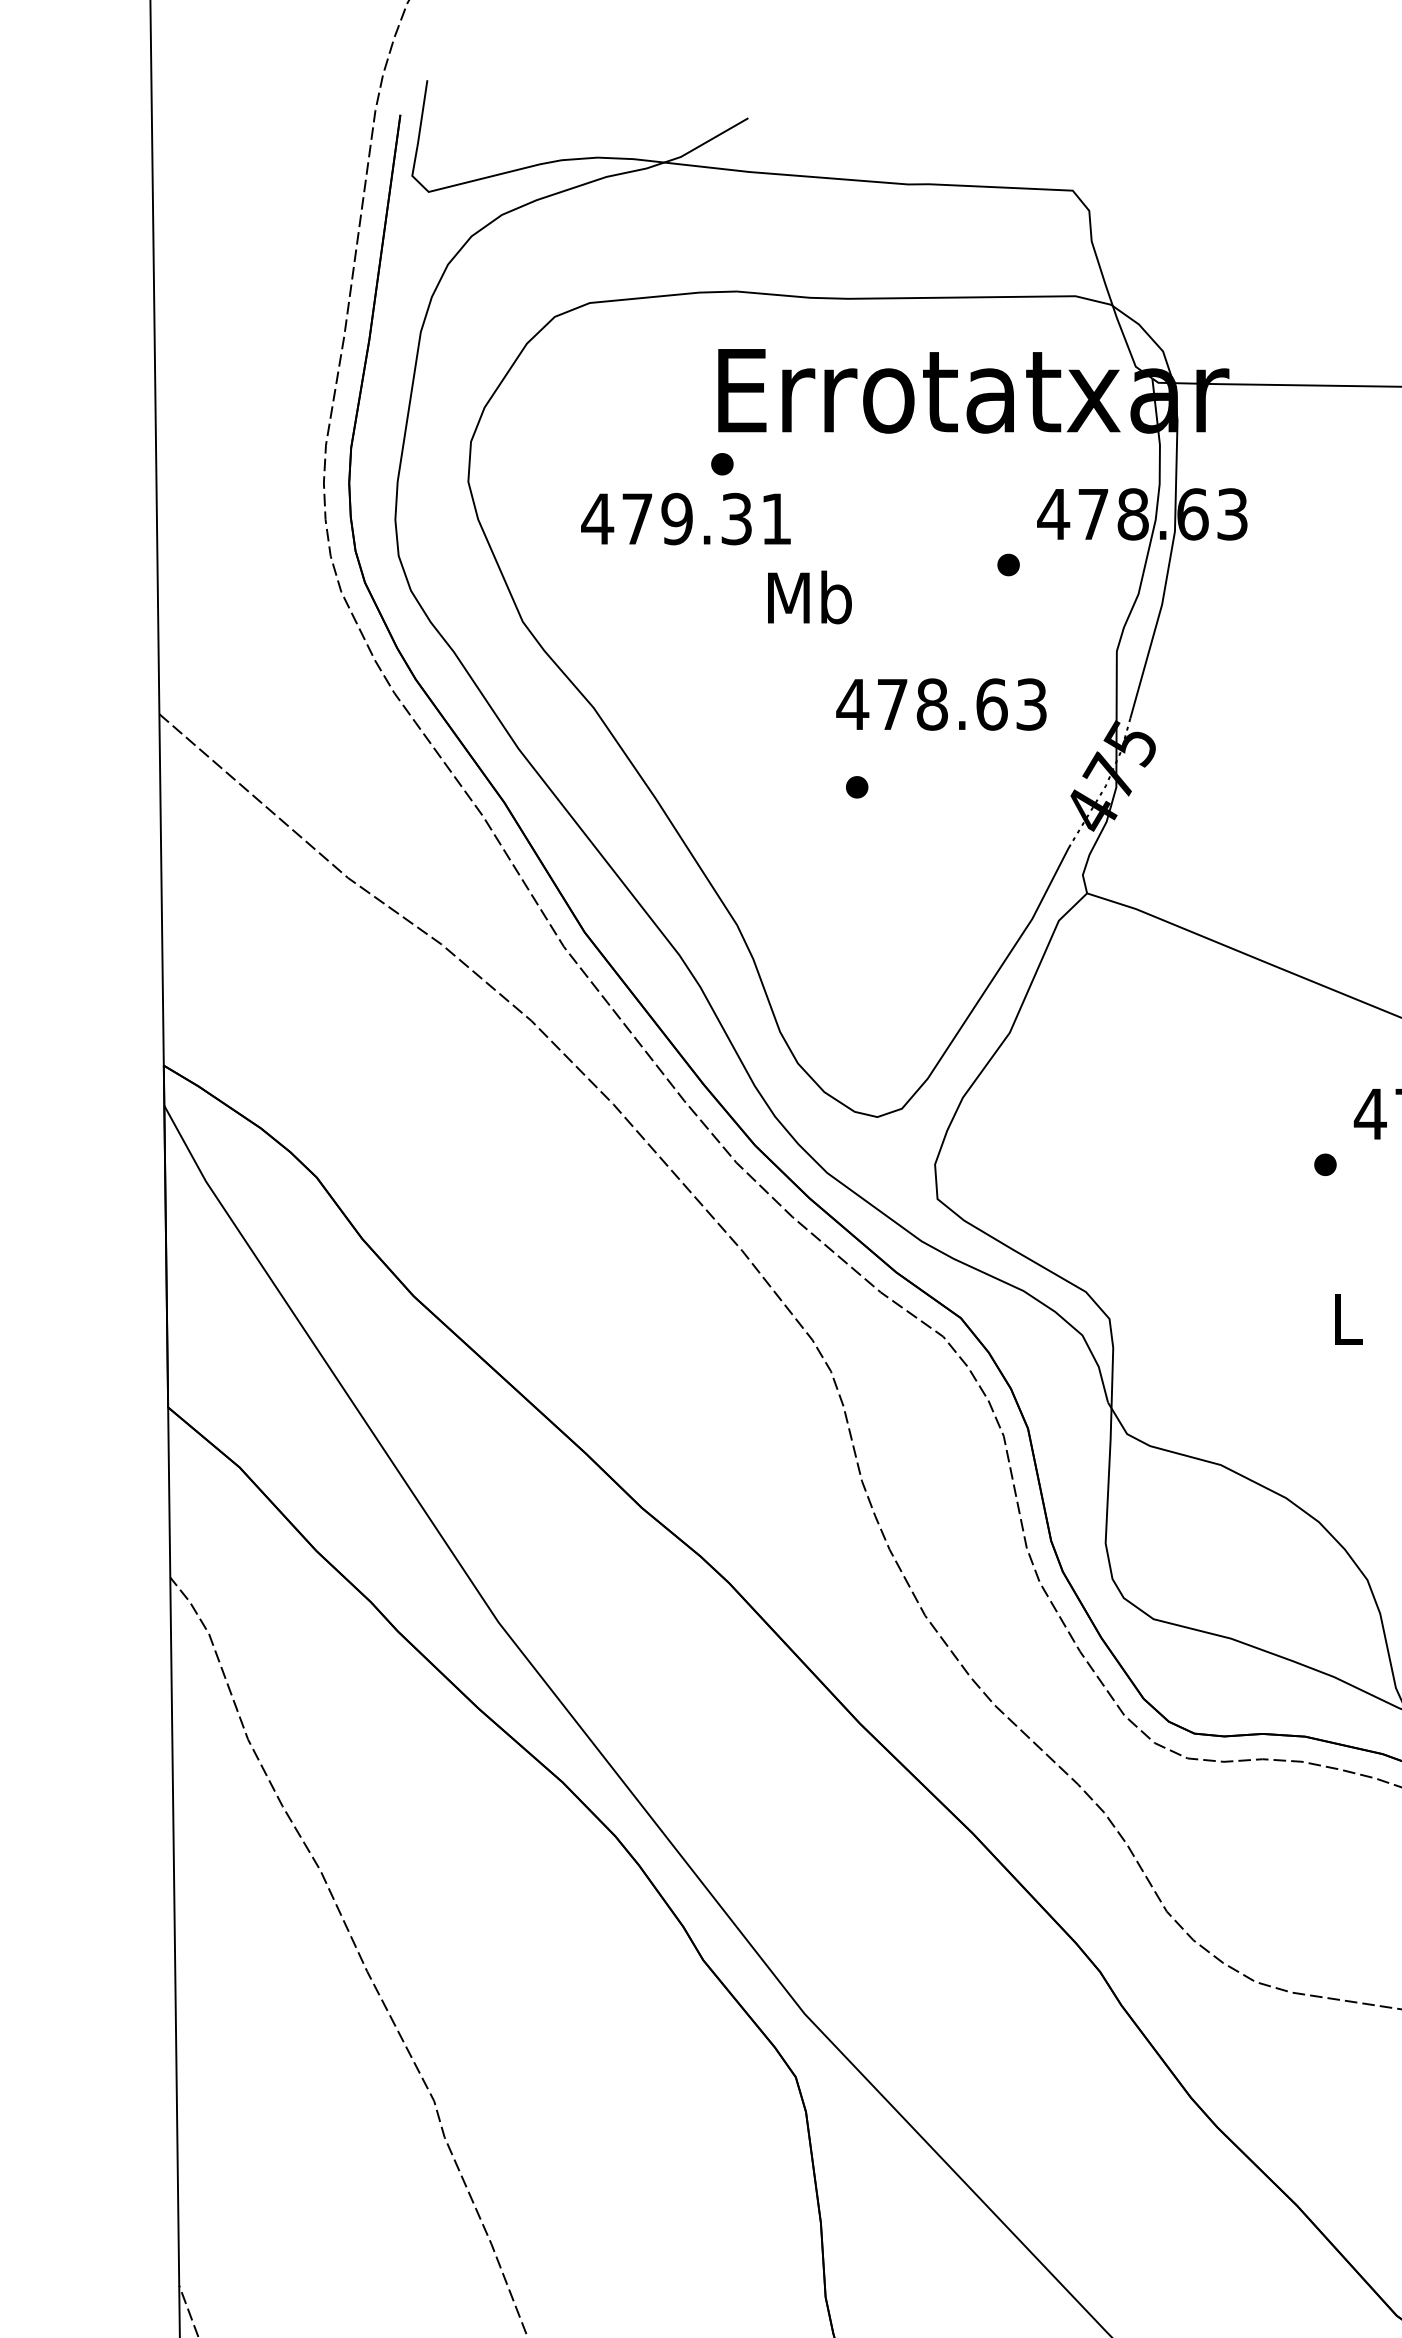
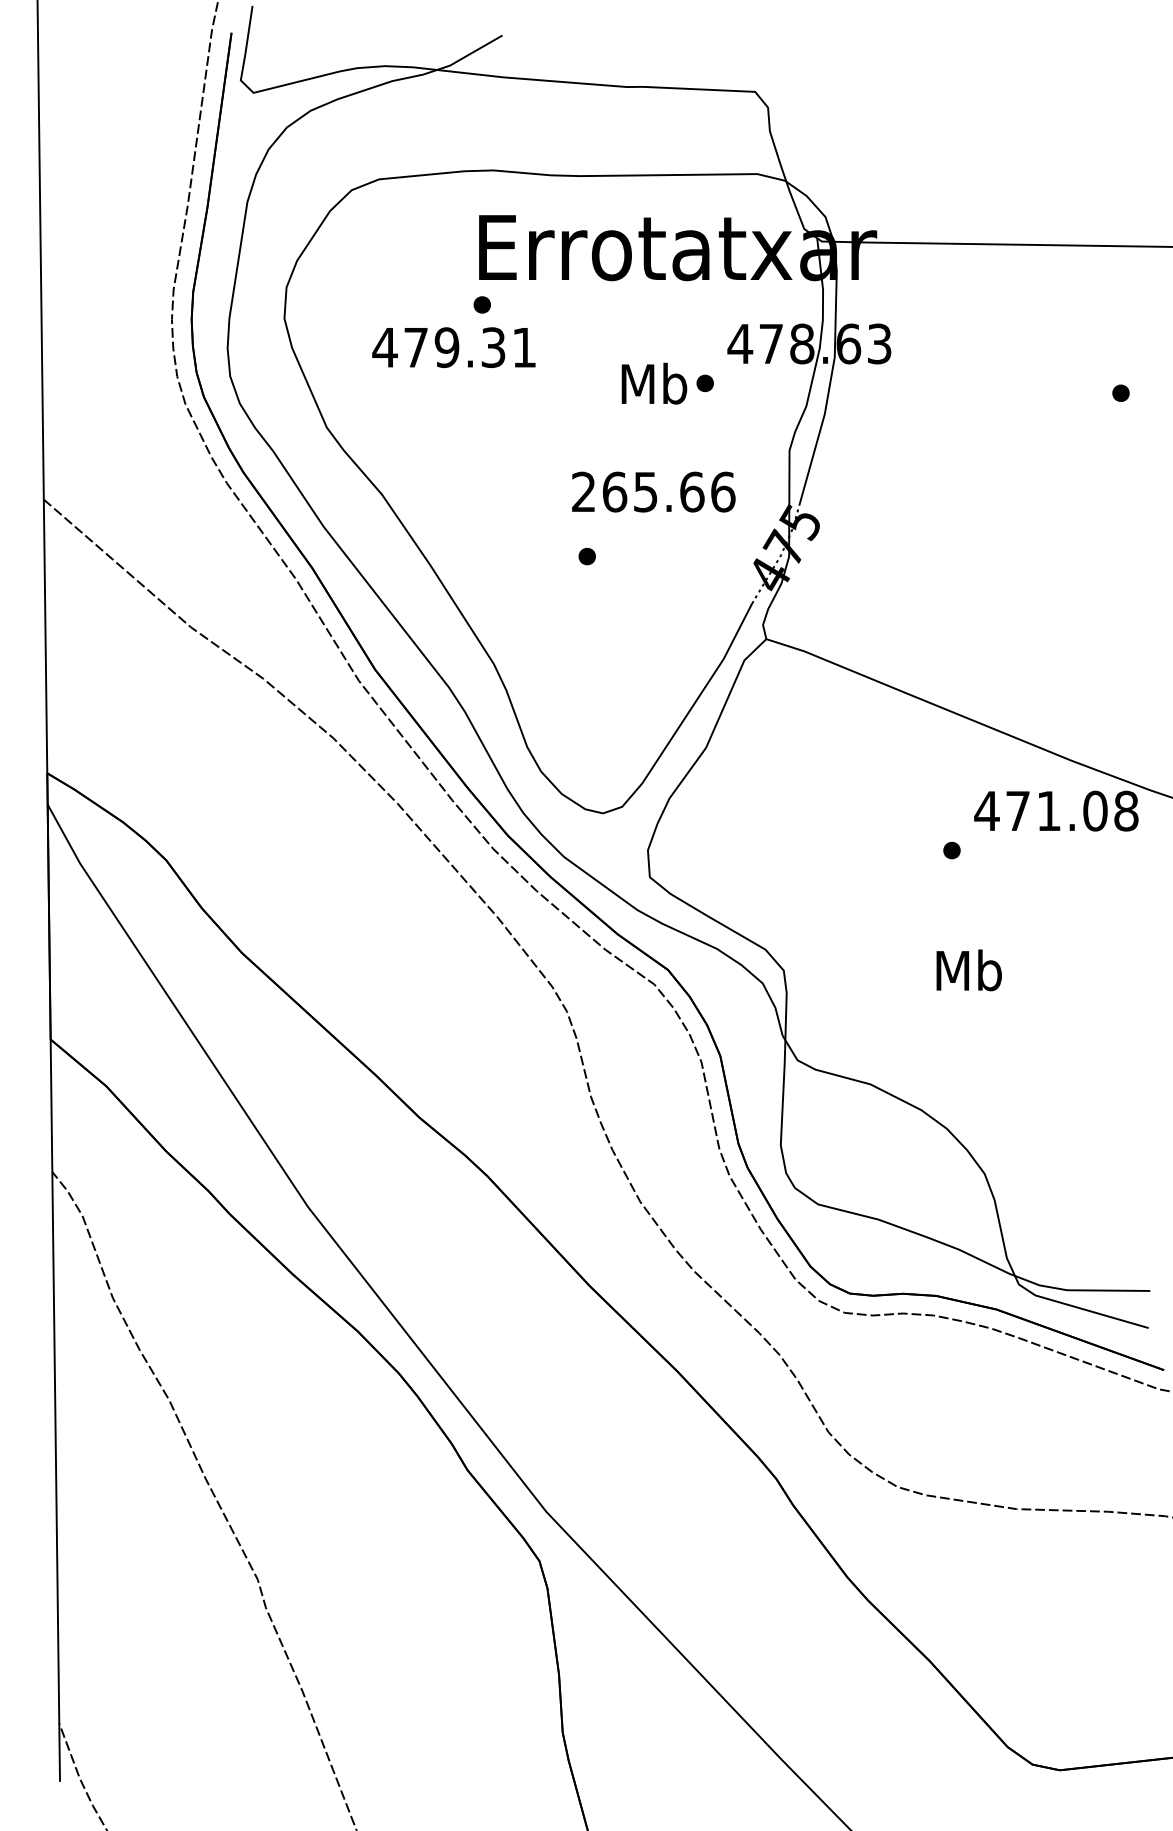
text: (809, 597) -> (654, 383), moved
text: (940, 703) -> (652, 491), 478.63 -> 265.66
text: (1346, 1318) -> (968, 970), L -> Mb

